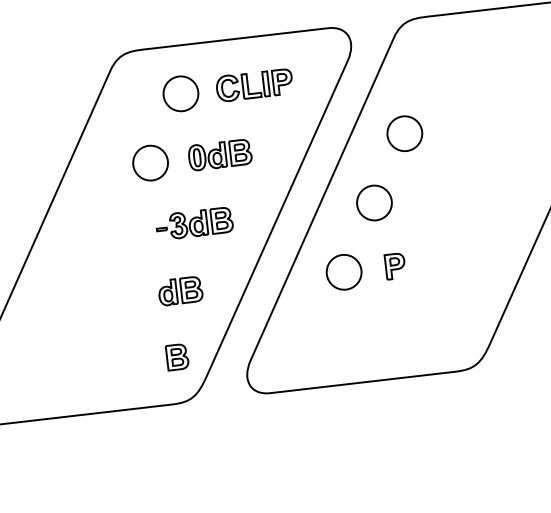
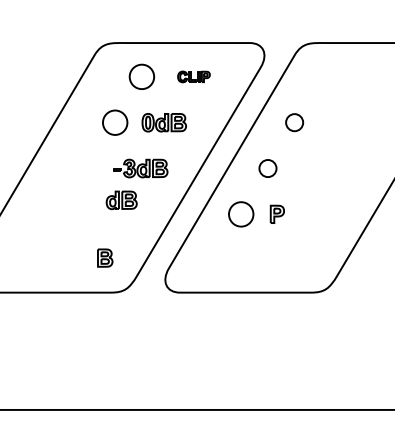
part: (253, 84) -> (193, 76), size x0.6
part: (404, 133) -> (294, 122), size x0.7
part: (373, 202) -> (267, 168), size x0.7
part: (180, 291) -> (121, 200), moved
part: (177, 356) -> (105, 257), moved

